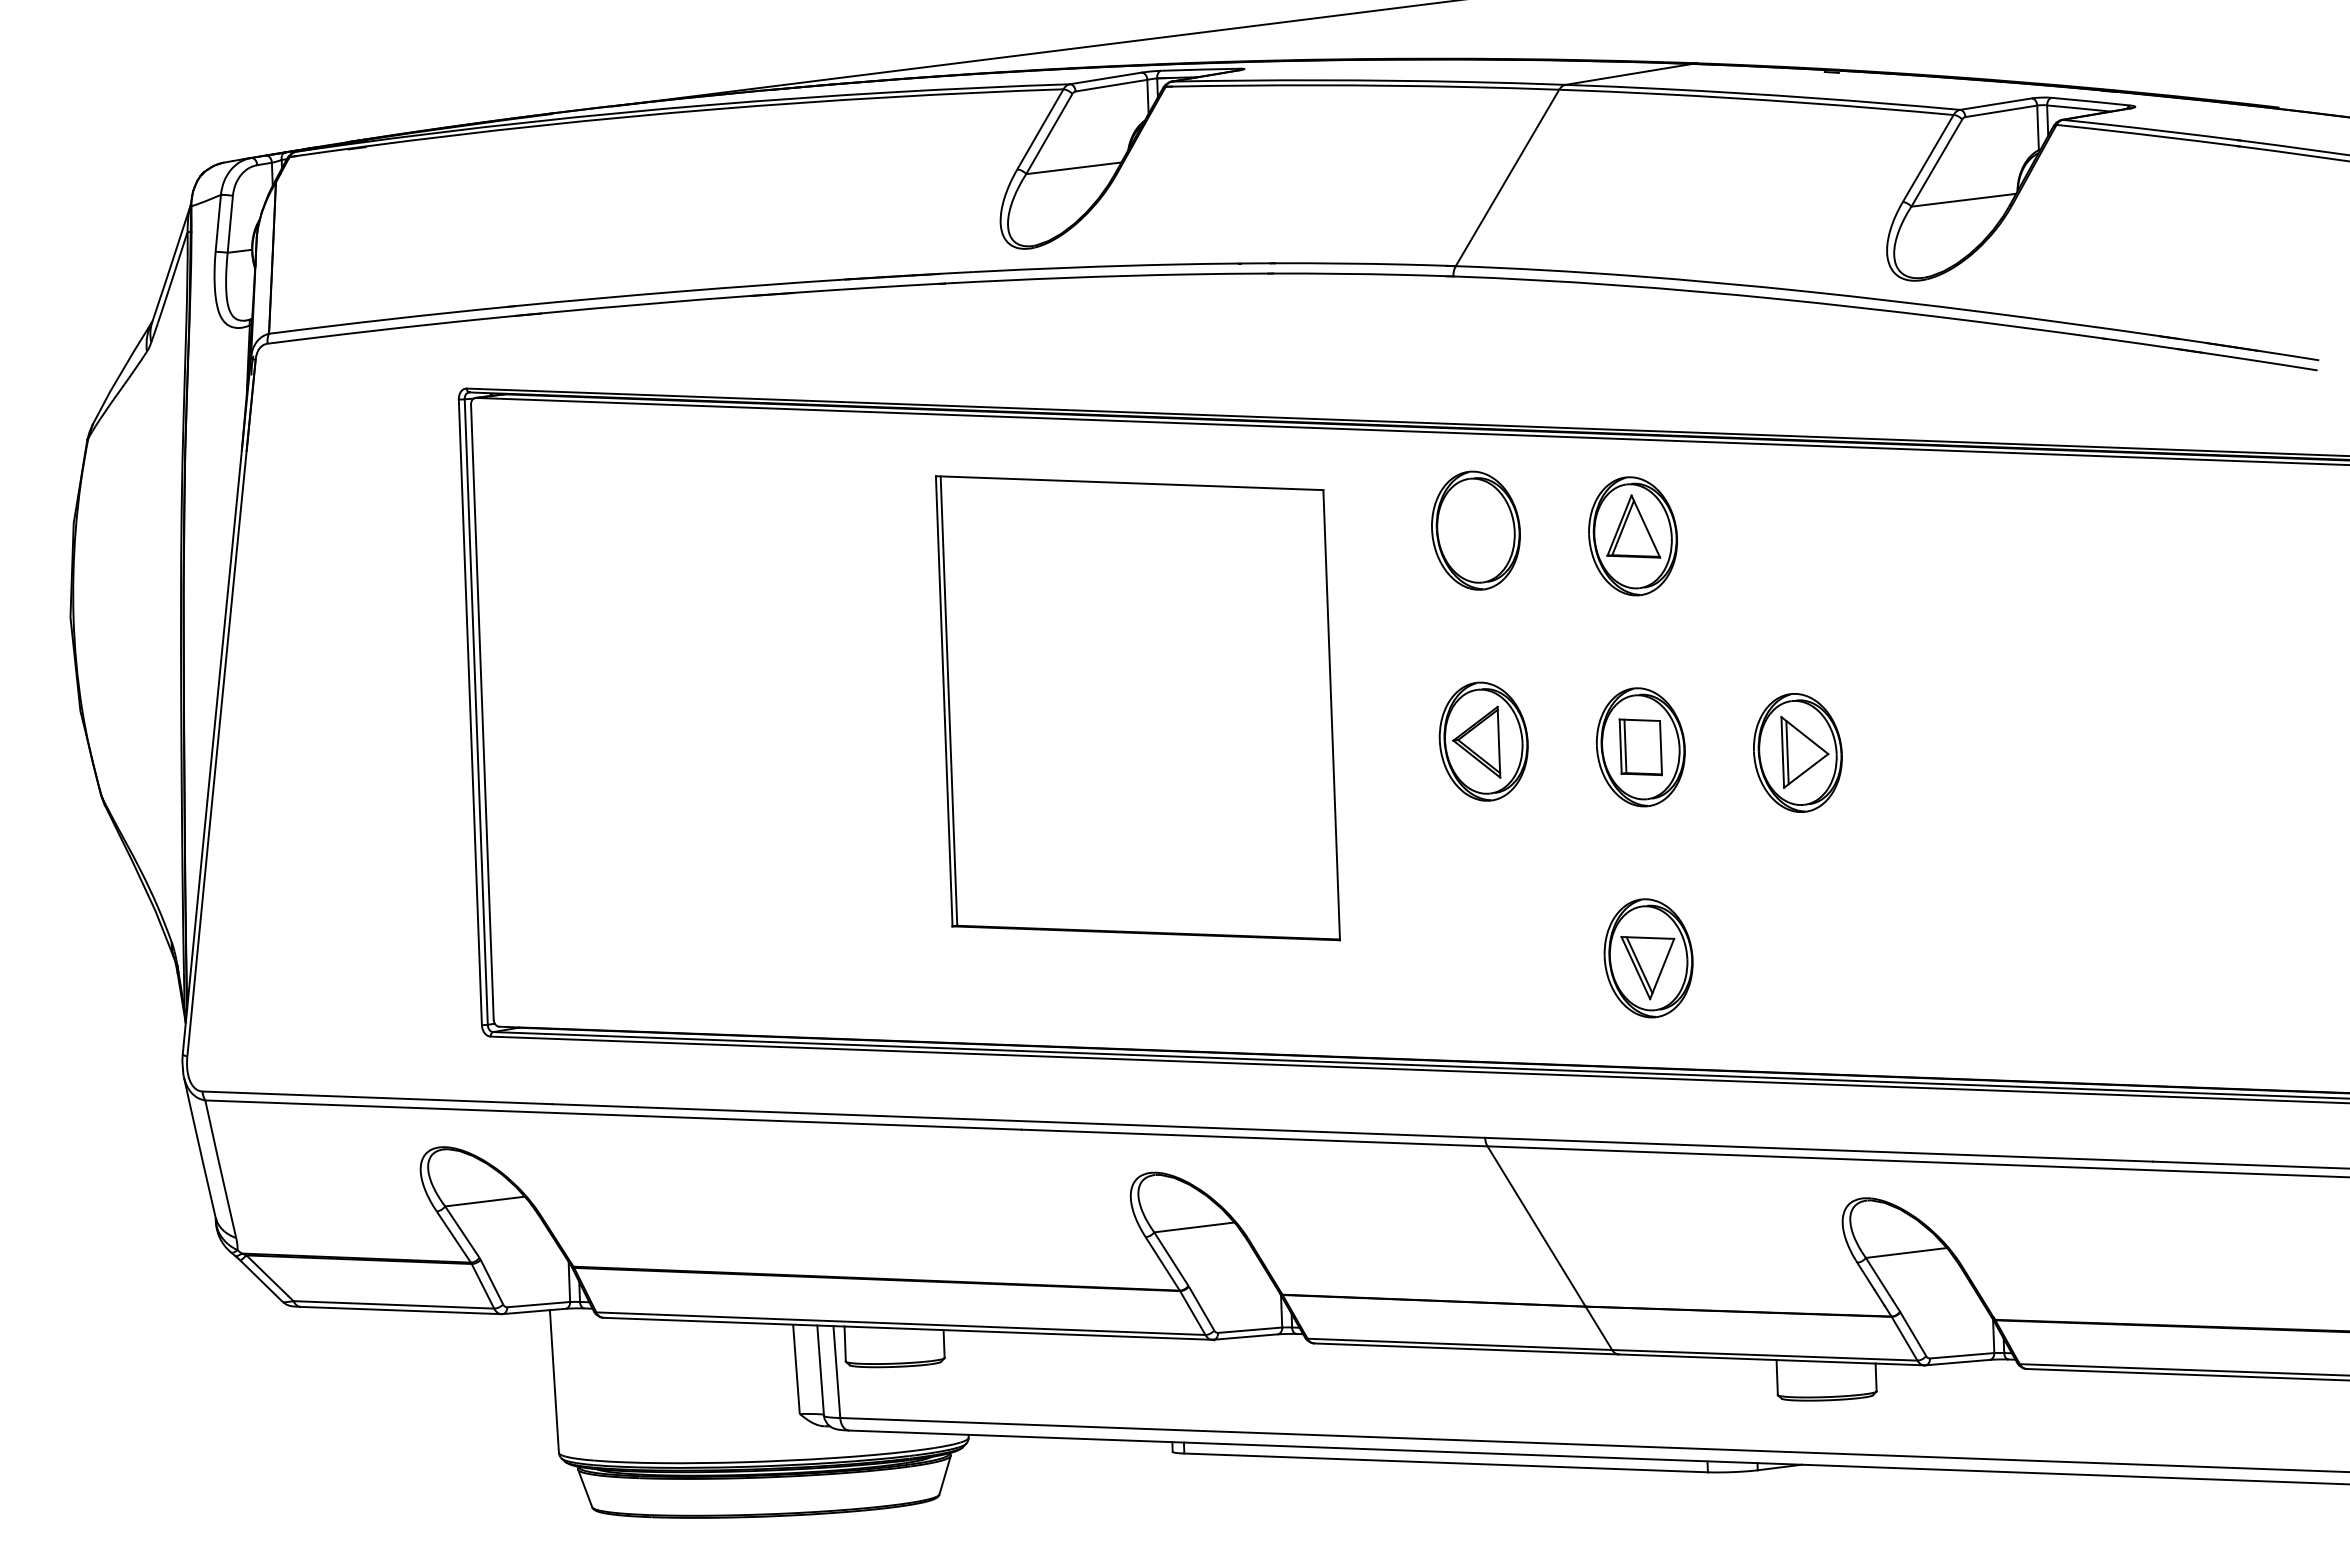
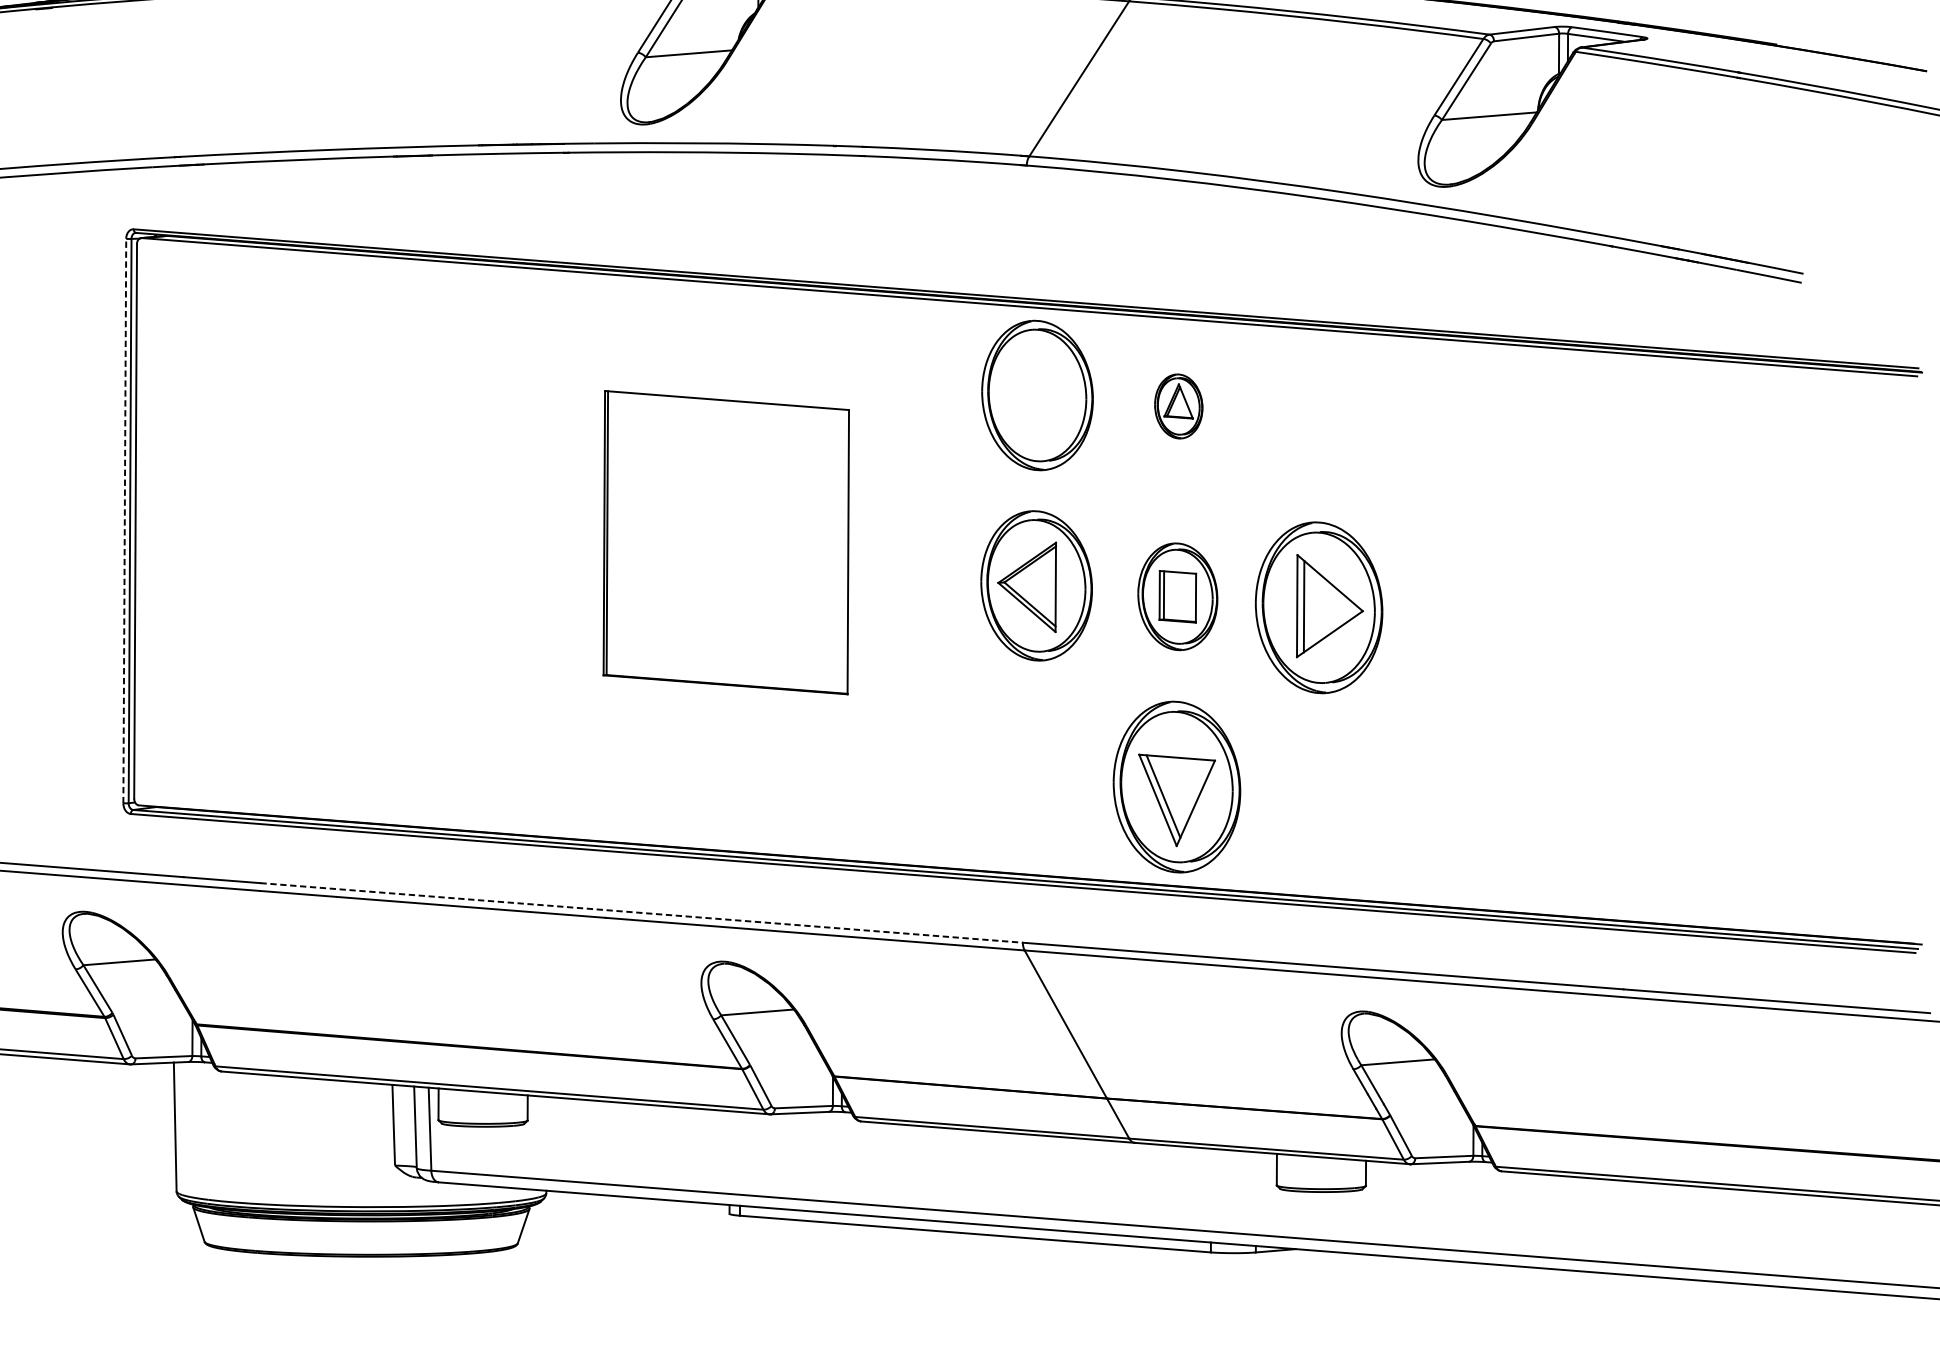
part: (1475, 530) -> (1037, 395), size x1.4
part: (1632, 536) -> (1178, 406), size x0.6
part: (1137, 708) -> (725, 542), size x0.7
line: (470, 712) -> (124, 521), solid -> dashed
part: (1483, 741) -> (1036, 585), size x1.4
part: (1797, 752) -> (1318, 607), size x1.6
part: (1648, 958) -> (1176, 787), size x1.6
line: (1061, 1122) -> (641, 912), solid -> dashed

